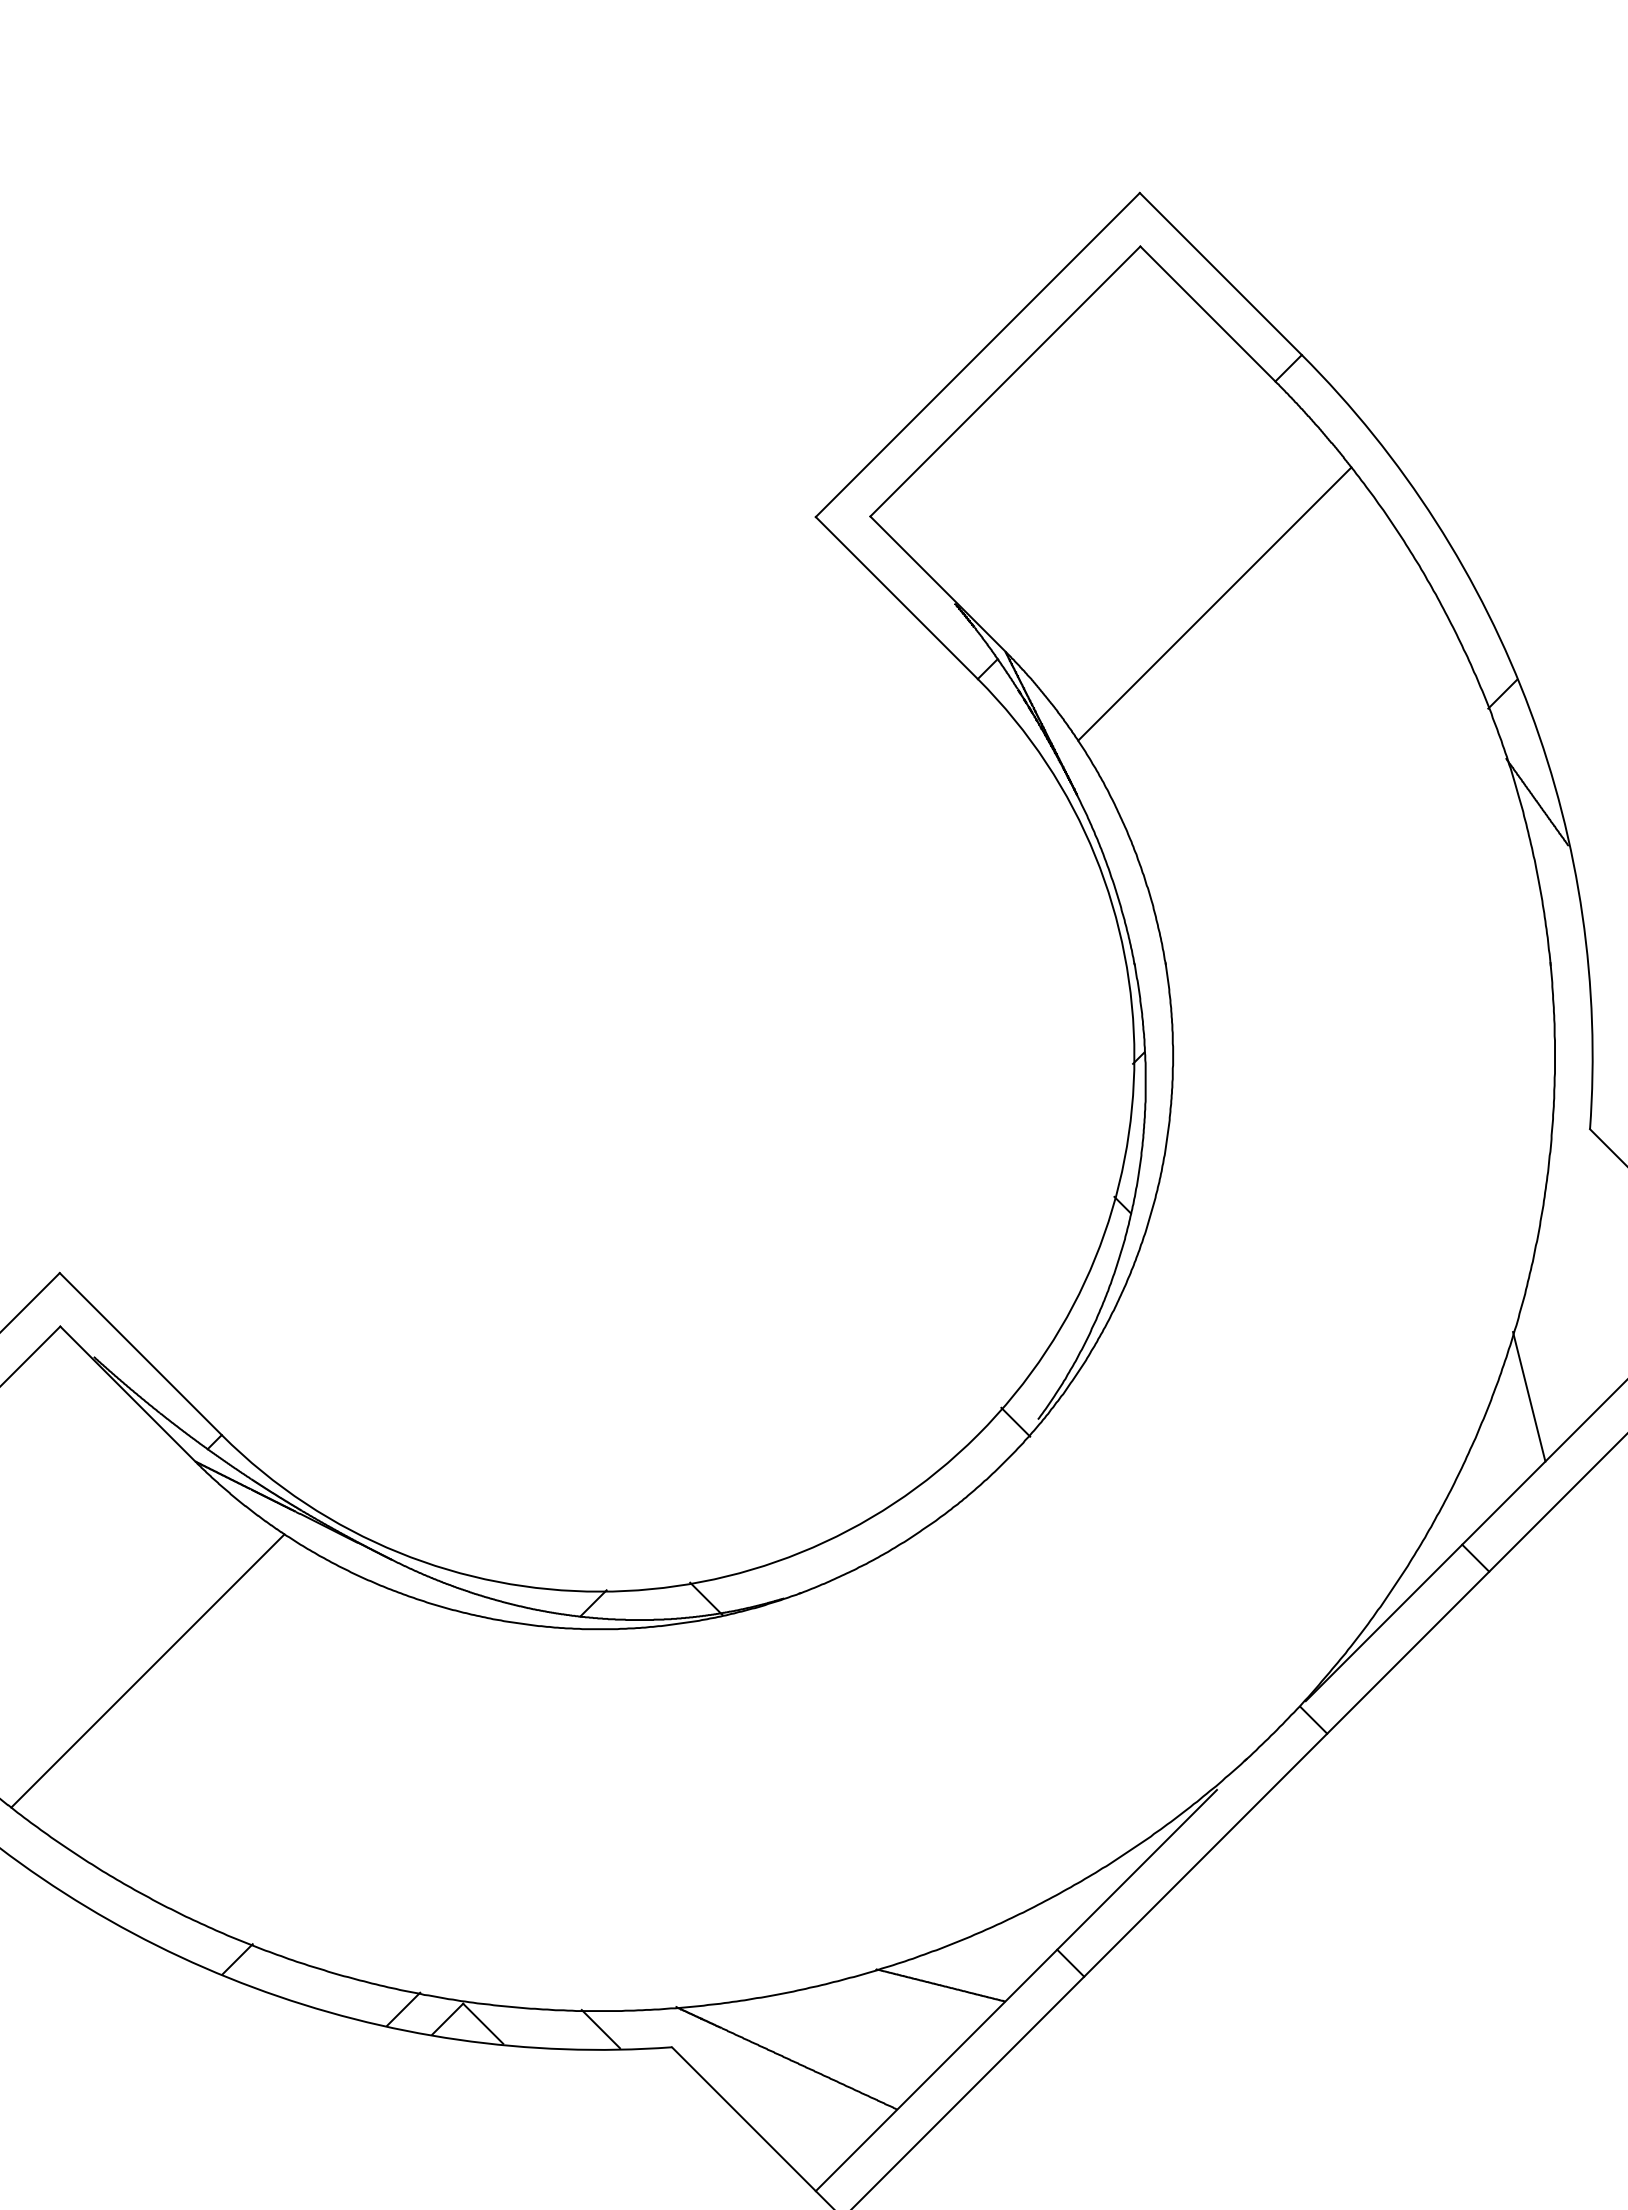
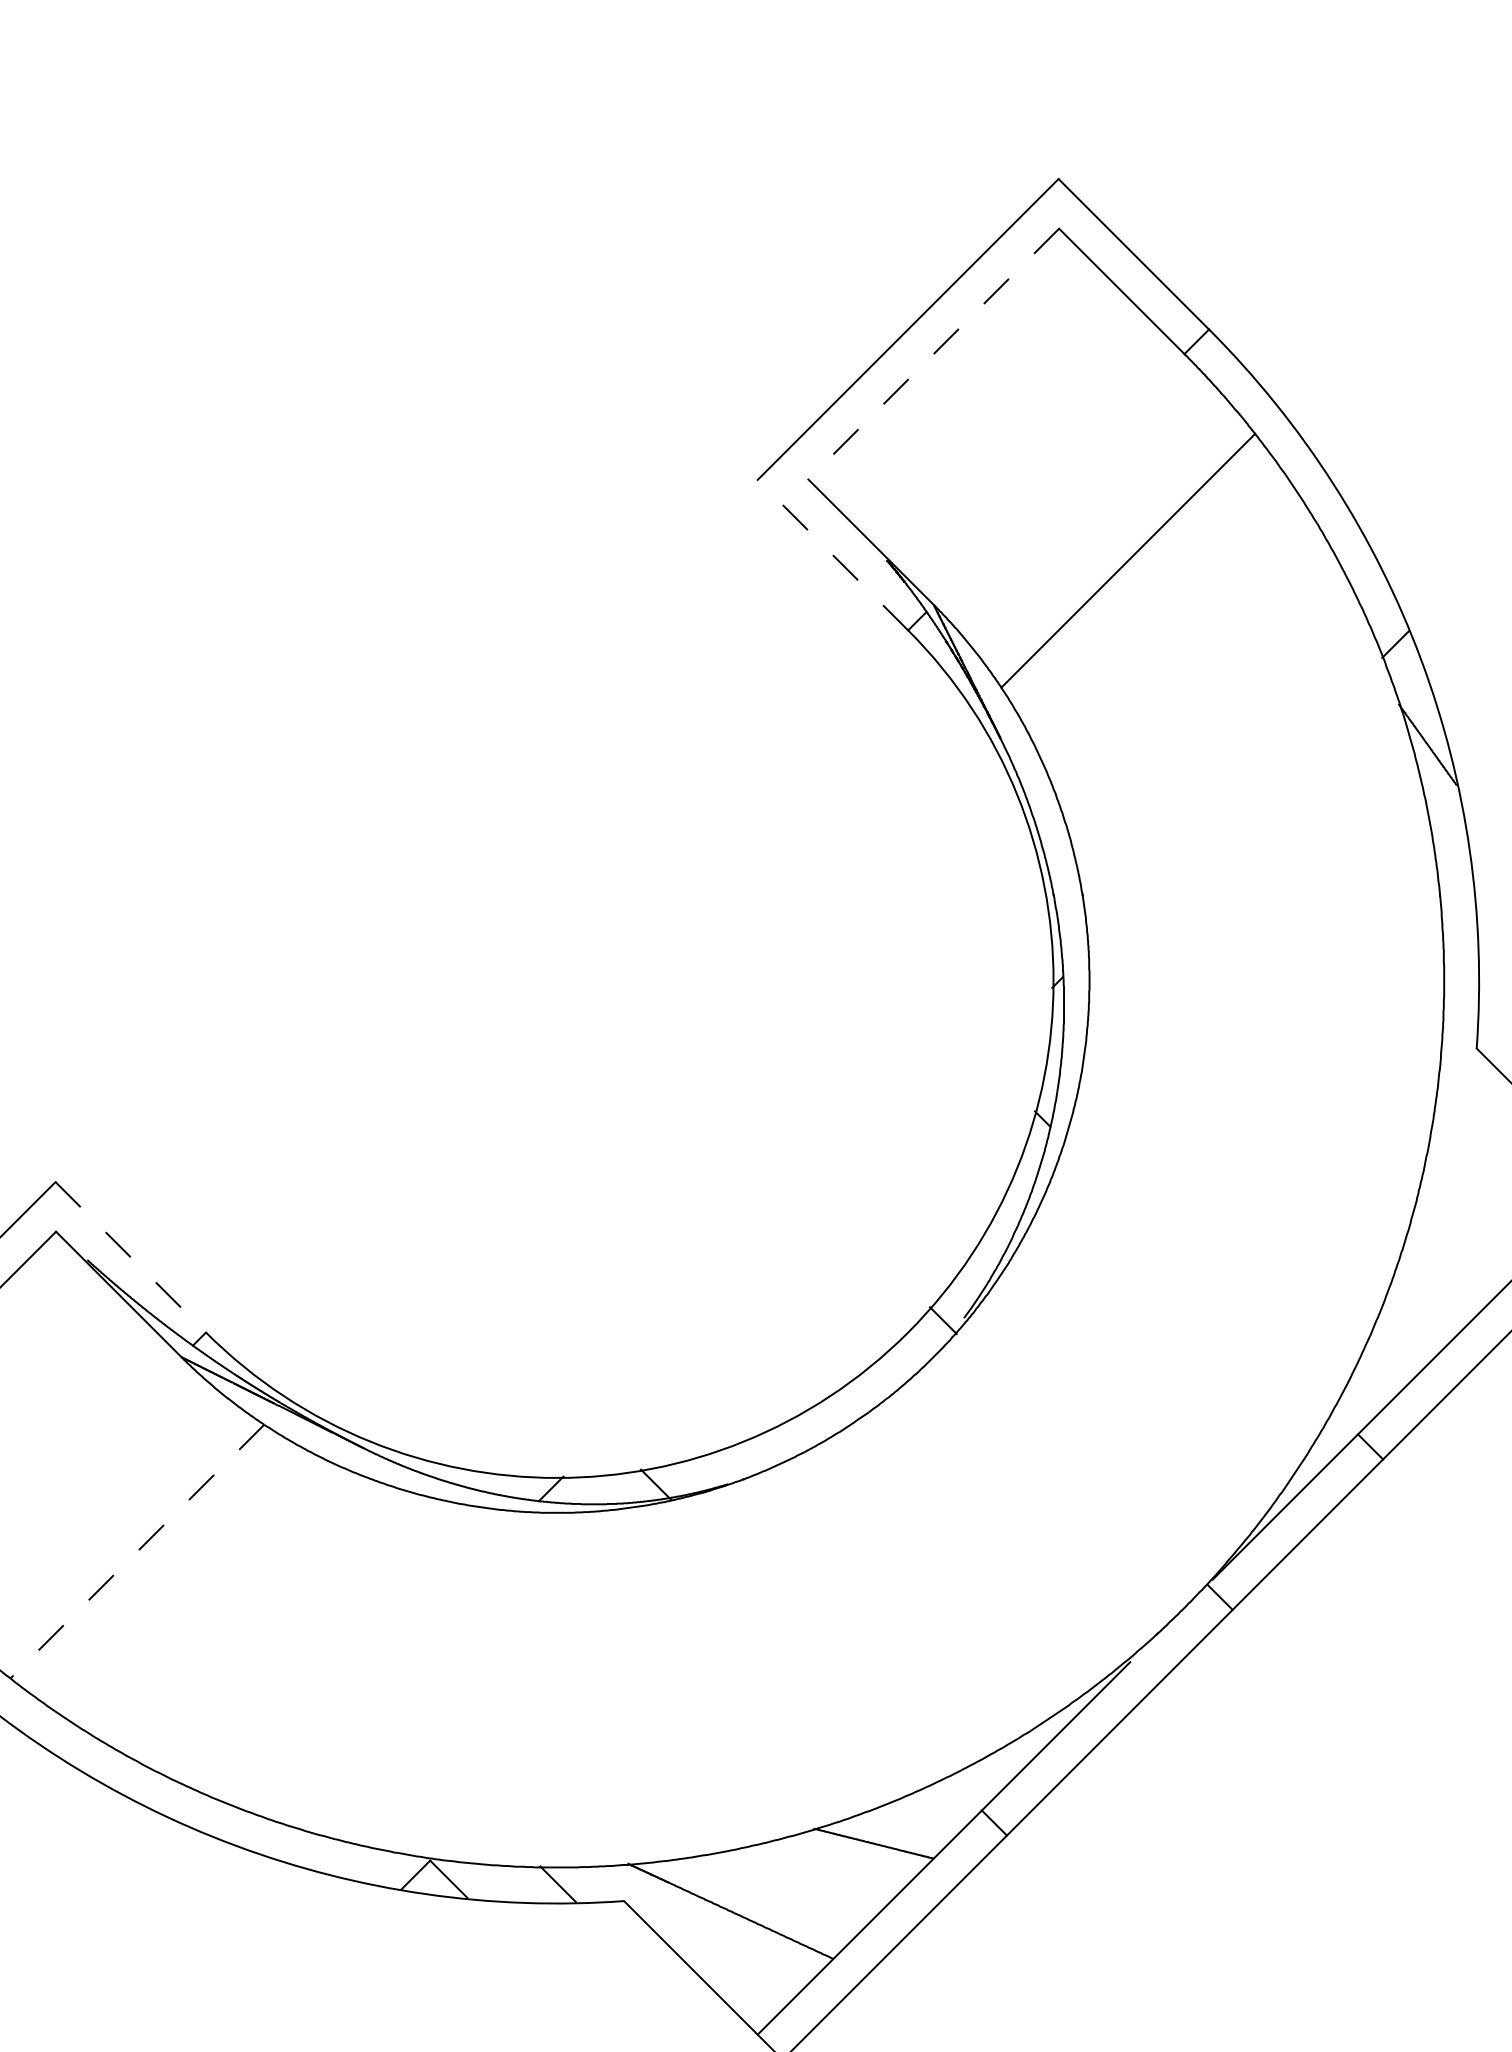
line: (1005, 381) -> (933, 354), solid -> dashed
line: (896, 598) -> (832, 555), solid -> dashed
line: (140, 1354) -> (130, 1257), solid -> dashed
line: (1529, 1396) -> (1420, 1296), removed
line: (147, 1671) -> (137, 1552), solid -> dashed
line: (237, 1959) -> (220, 1819), removed
line: (403, 2008) -> (374, 1865), removed

